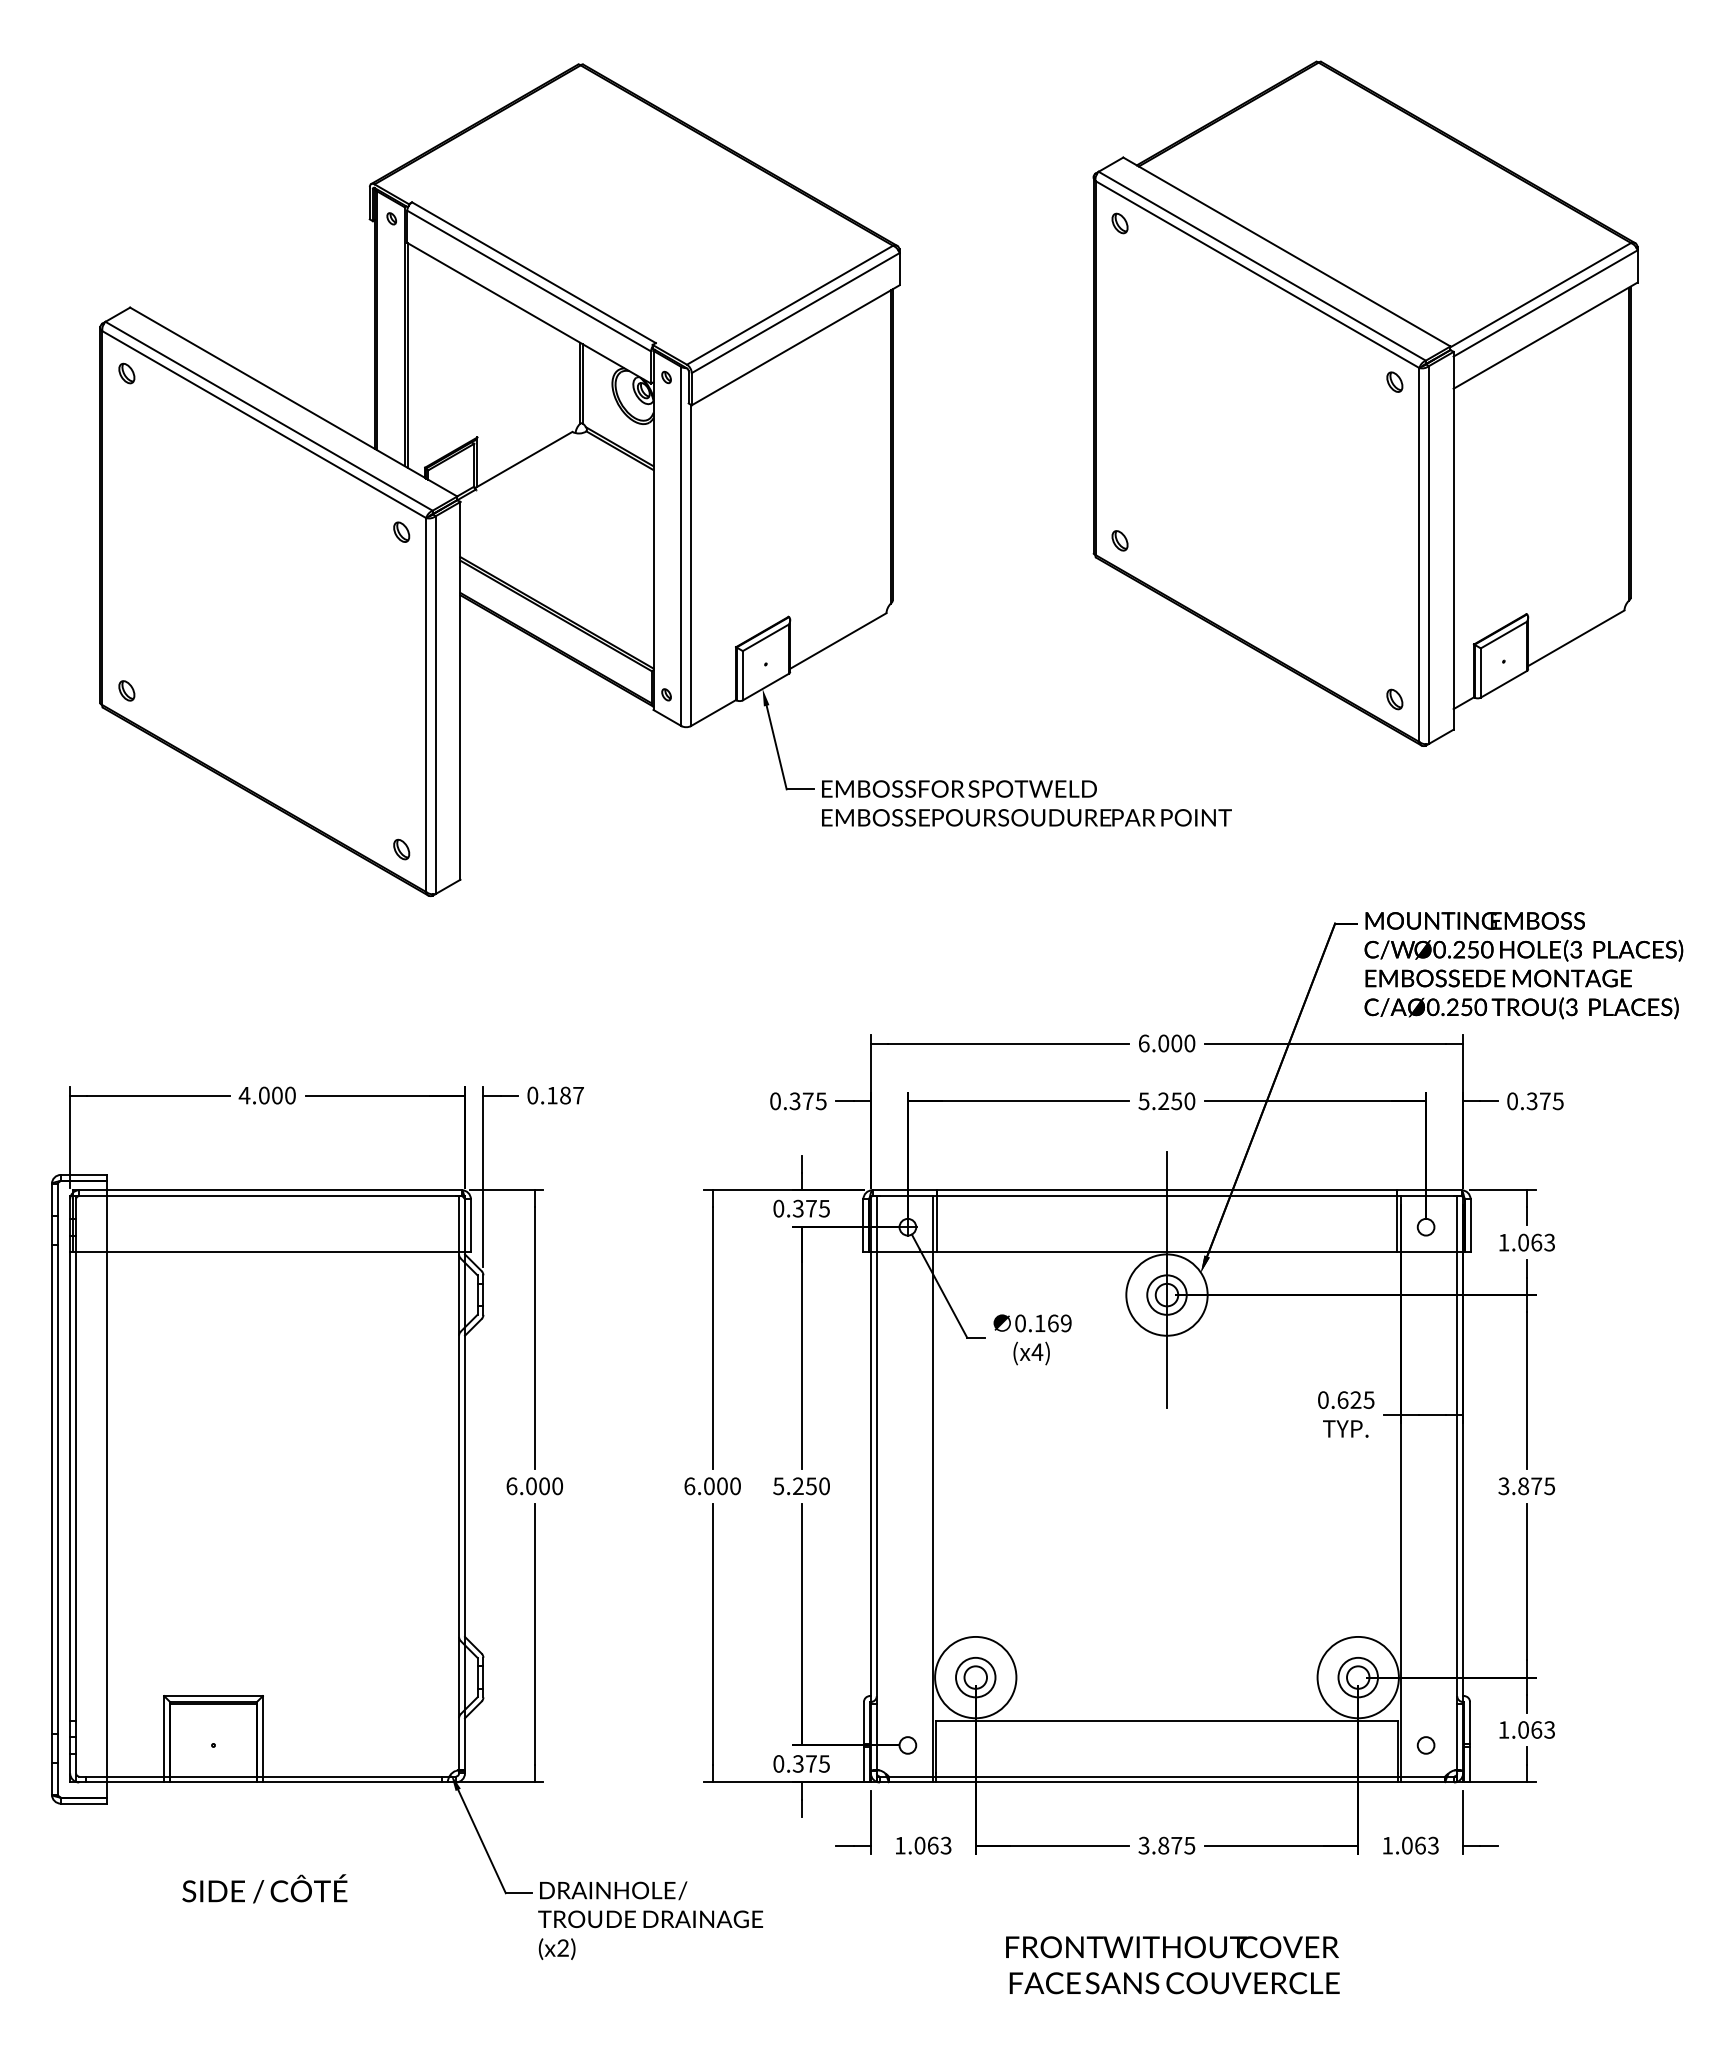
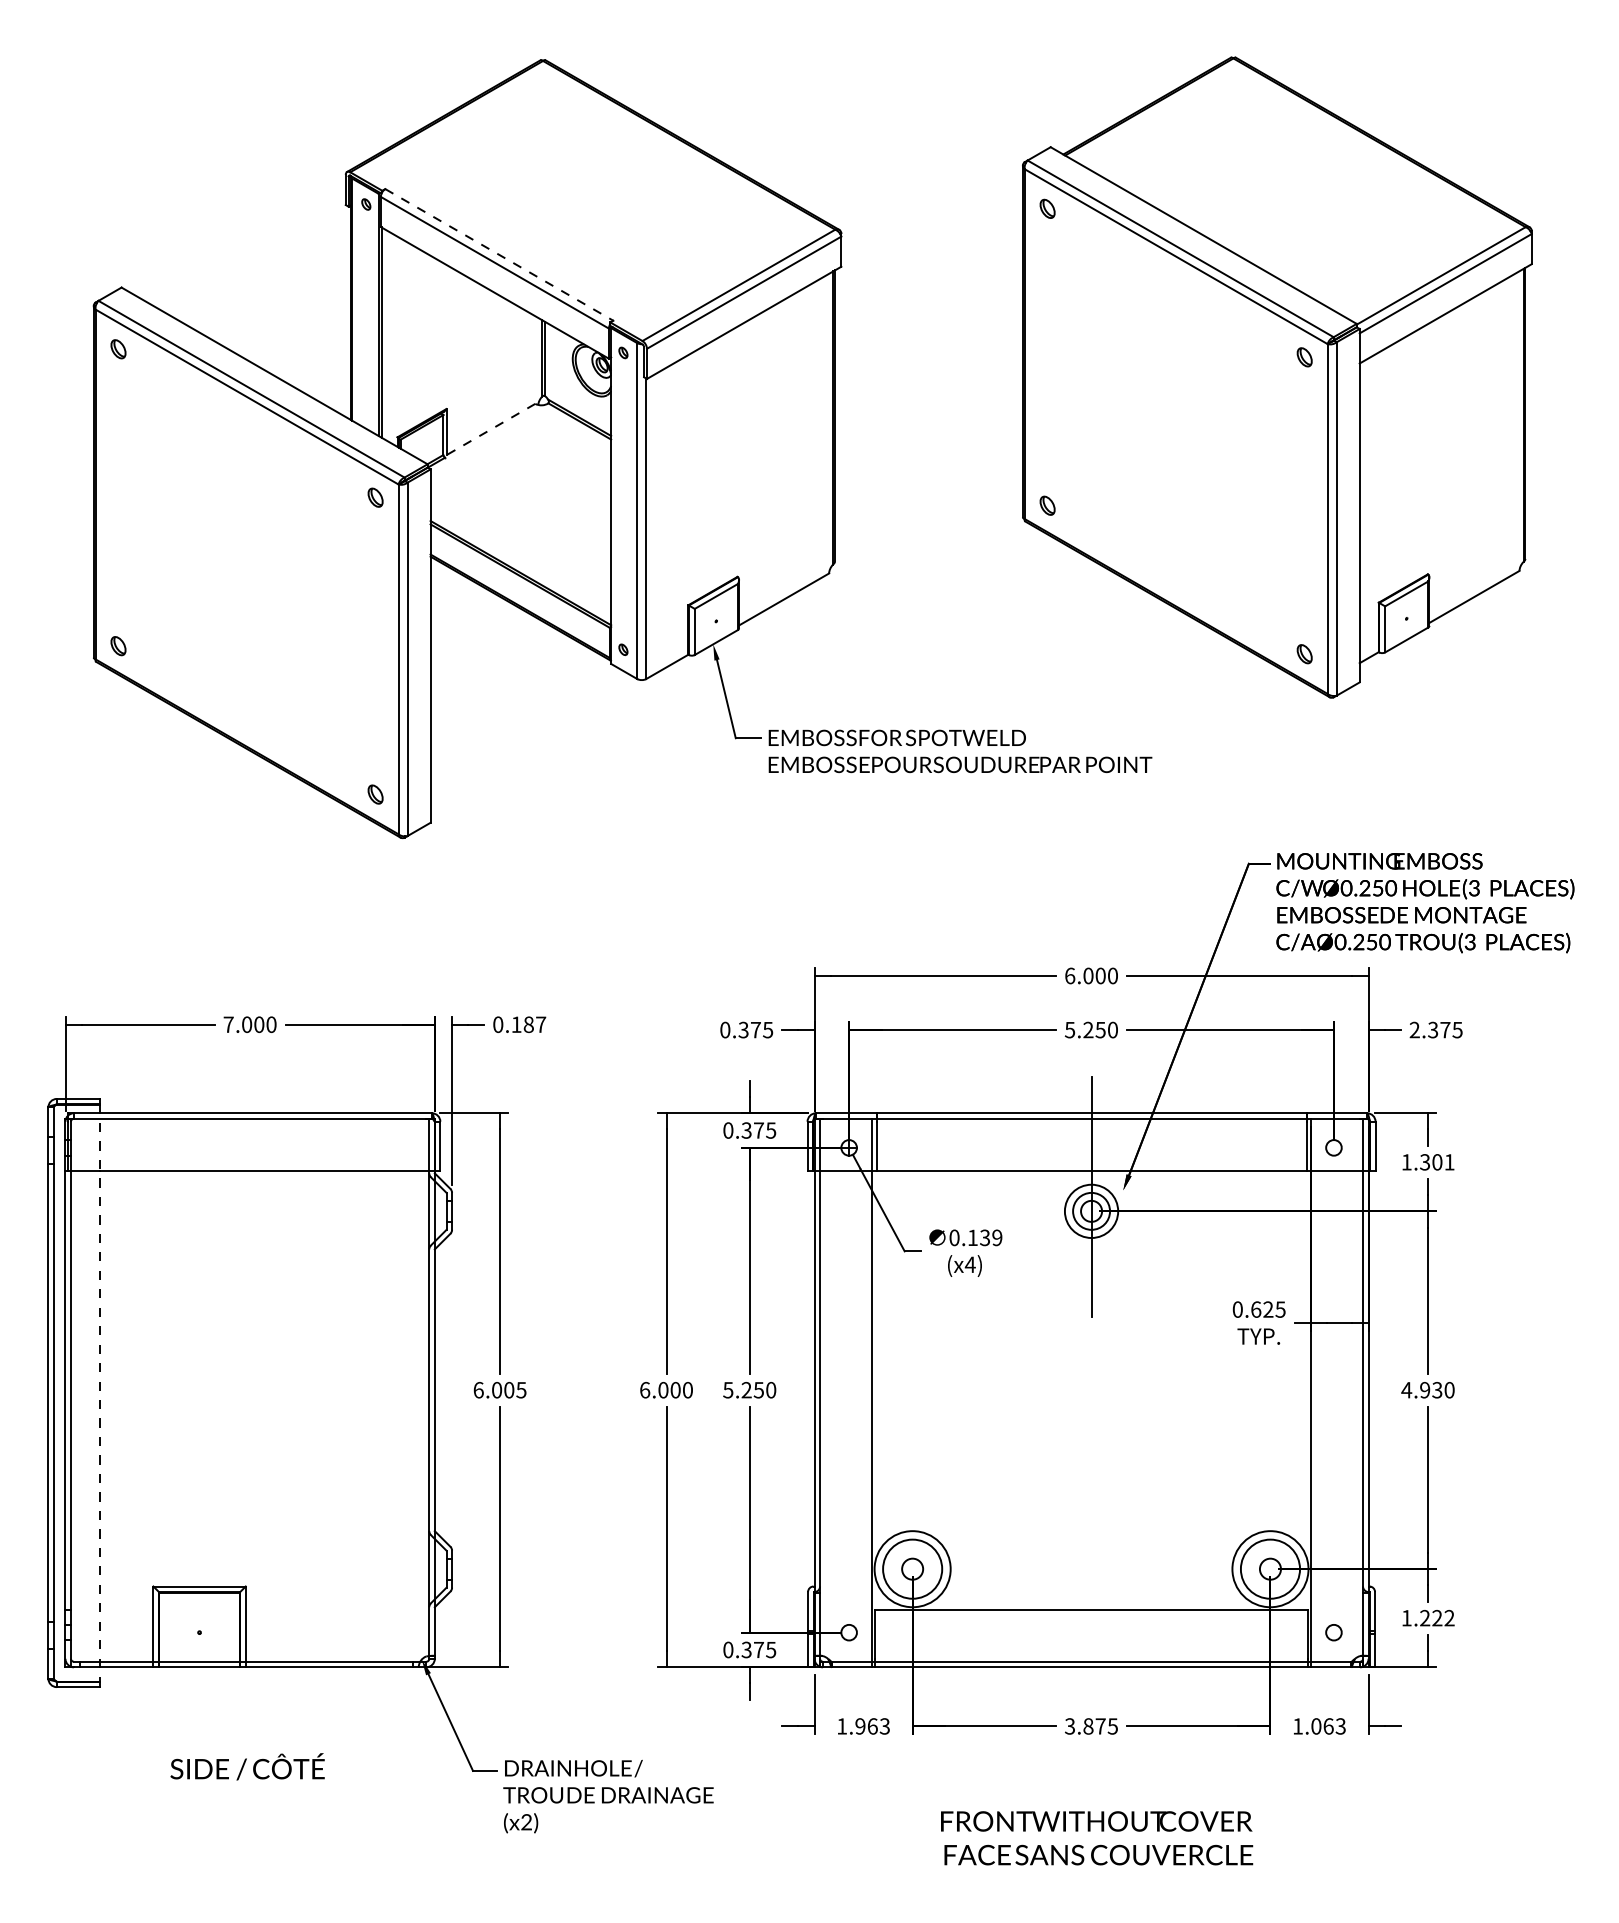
line: (533, 272) -> (498, 254), solid -> dashed
line: (523, 460) -> (489, 430), solid -> dashed
text: (244, 1095) -> (228, 1024), 4.000 -> 7.000
text: (1512, 1101) -> (1414, 1030), 0.375 -> 2.375
text: (1536, 1242) -> (1437, 1162), 1.063 -> 1.301
circle: (1166, 1294) -> (1091, 1210), size x0.7
text: (1052, 1323) -> (984, 1237), 0.169 -> 0.139
text: (557, 1486) -> (521, 1390), 6.000 -> 6.005
text: (1526, 1486) -> (1427, 1390), 3.875 -> 4.930
line: (107, 1489) -> (100, 1393), solid -> dashed
circle: (975, 1677) -> (912, 1569), size x1.6
circle: (1358, 1677) -> (1270, 1569), size x1.6
text: (1536, 1729) -> (1437, 1617), 1.063 -> 1.222
text: (919, 1845) -> (860, 1726), 1.063 -> 1.963

